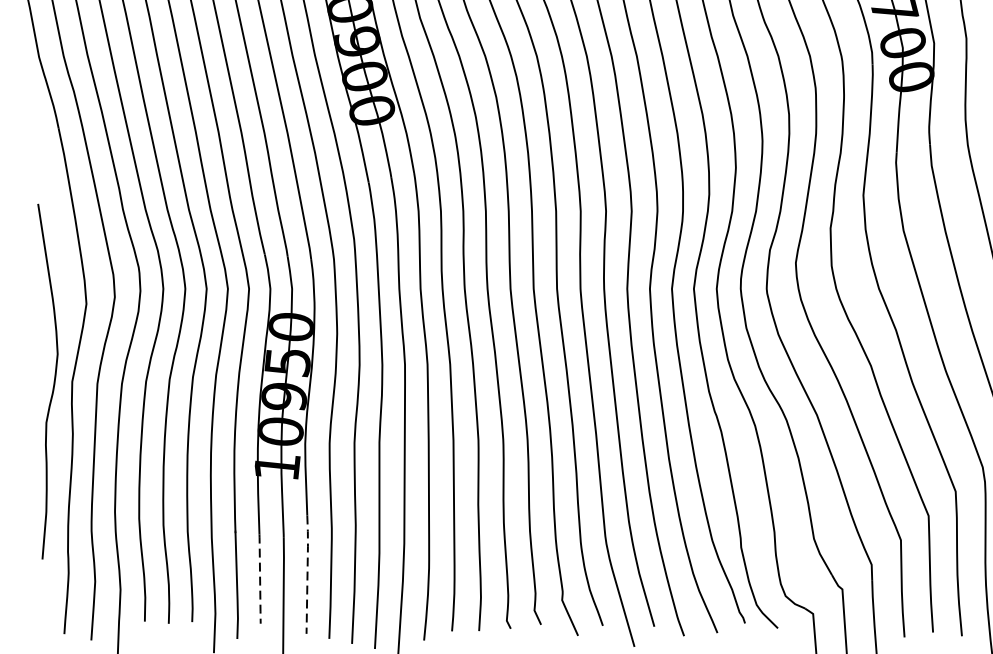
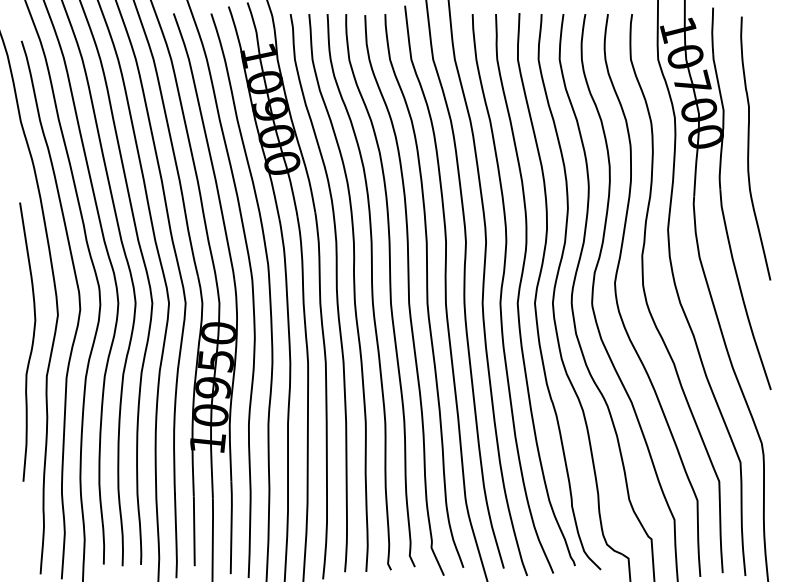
curve: (52, 383) -> (31, 343), moved
line: (307, 573) -> (231, 526), dashed -> solid
line: (260, 579) -> (194, 531), dashed -> solid

